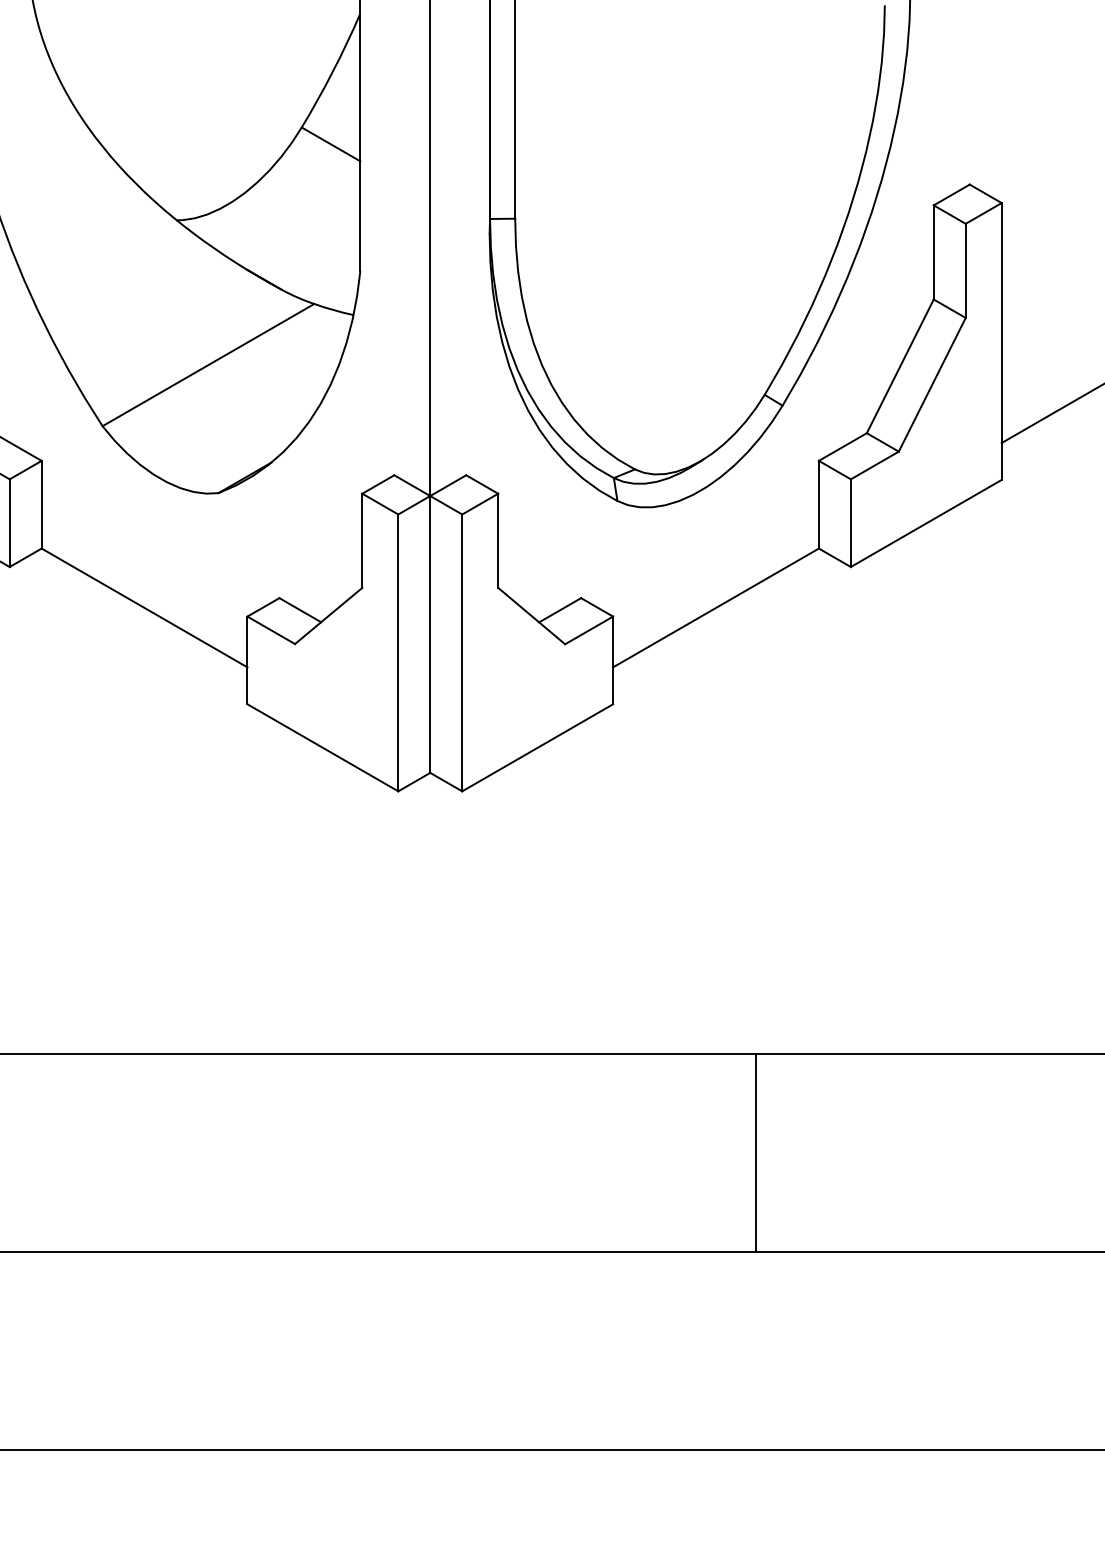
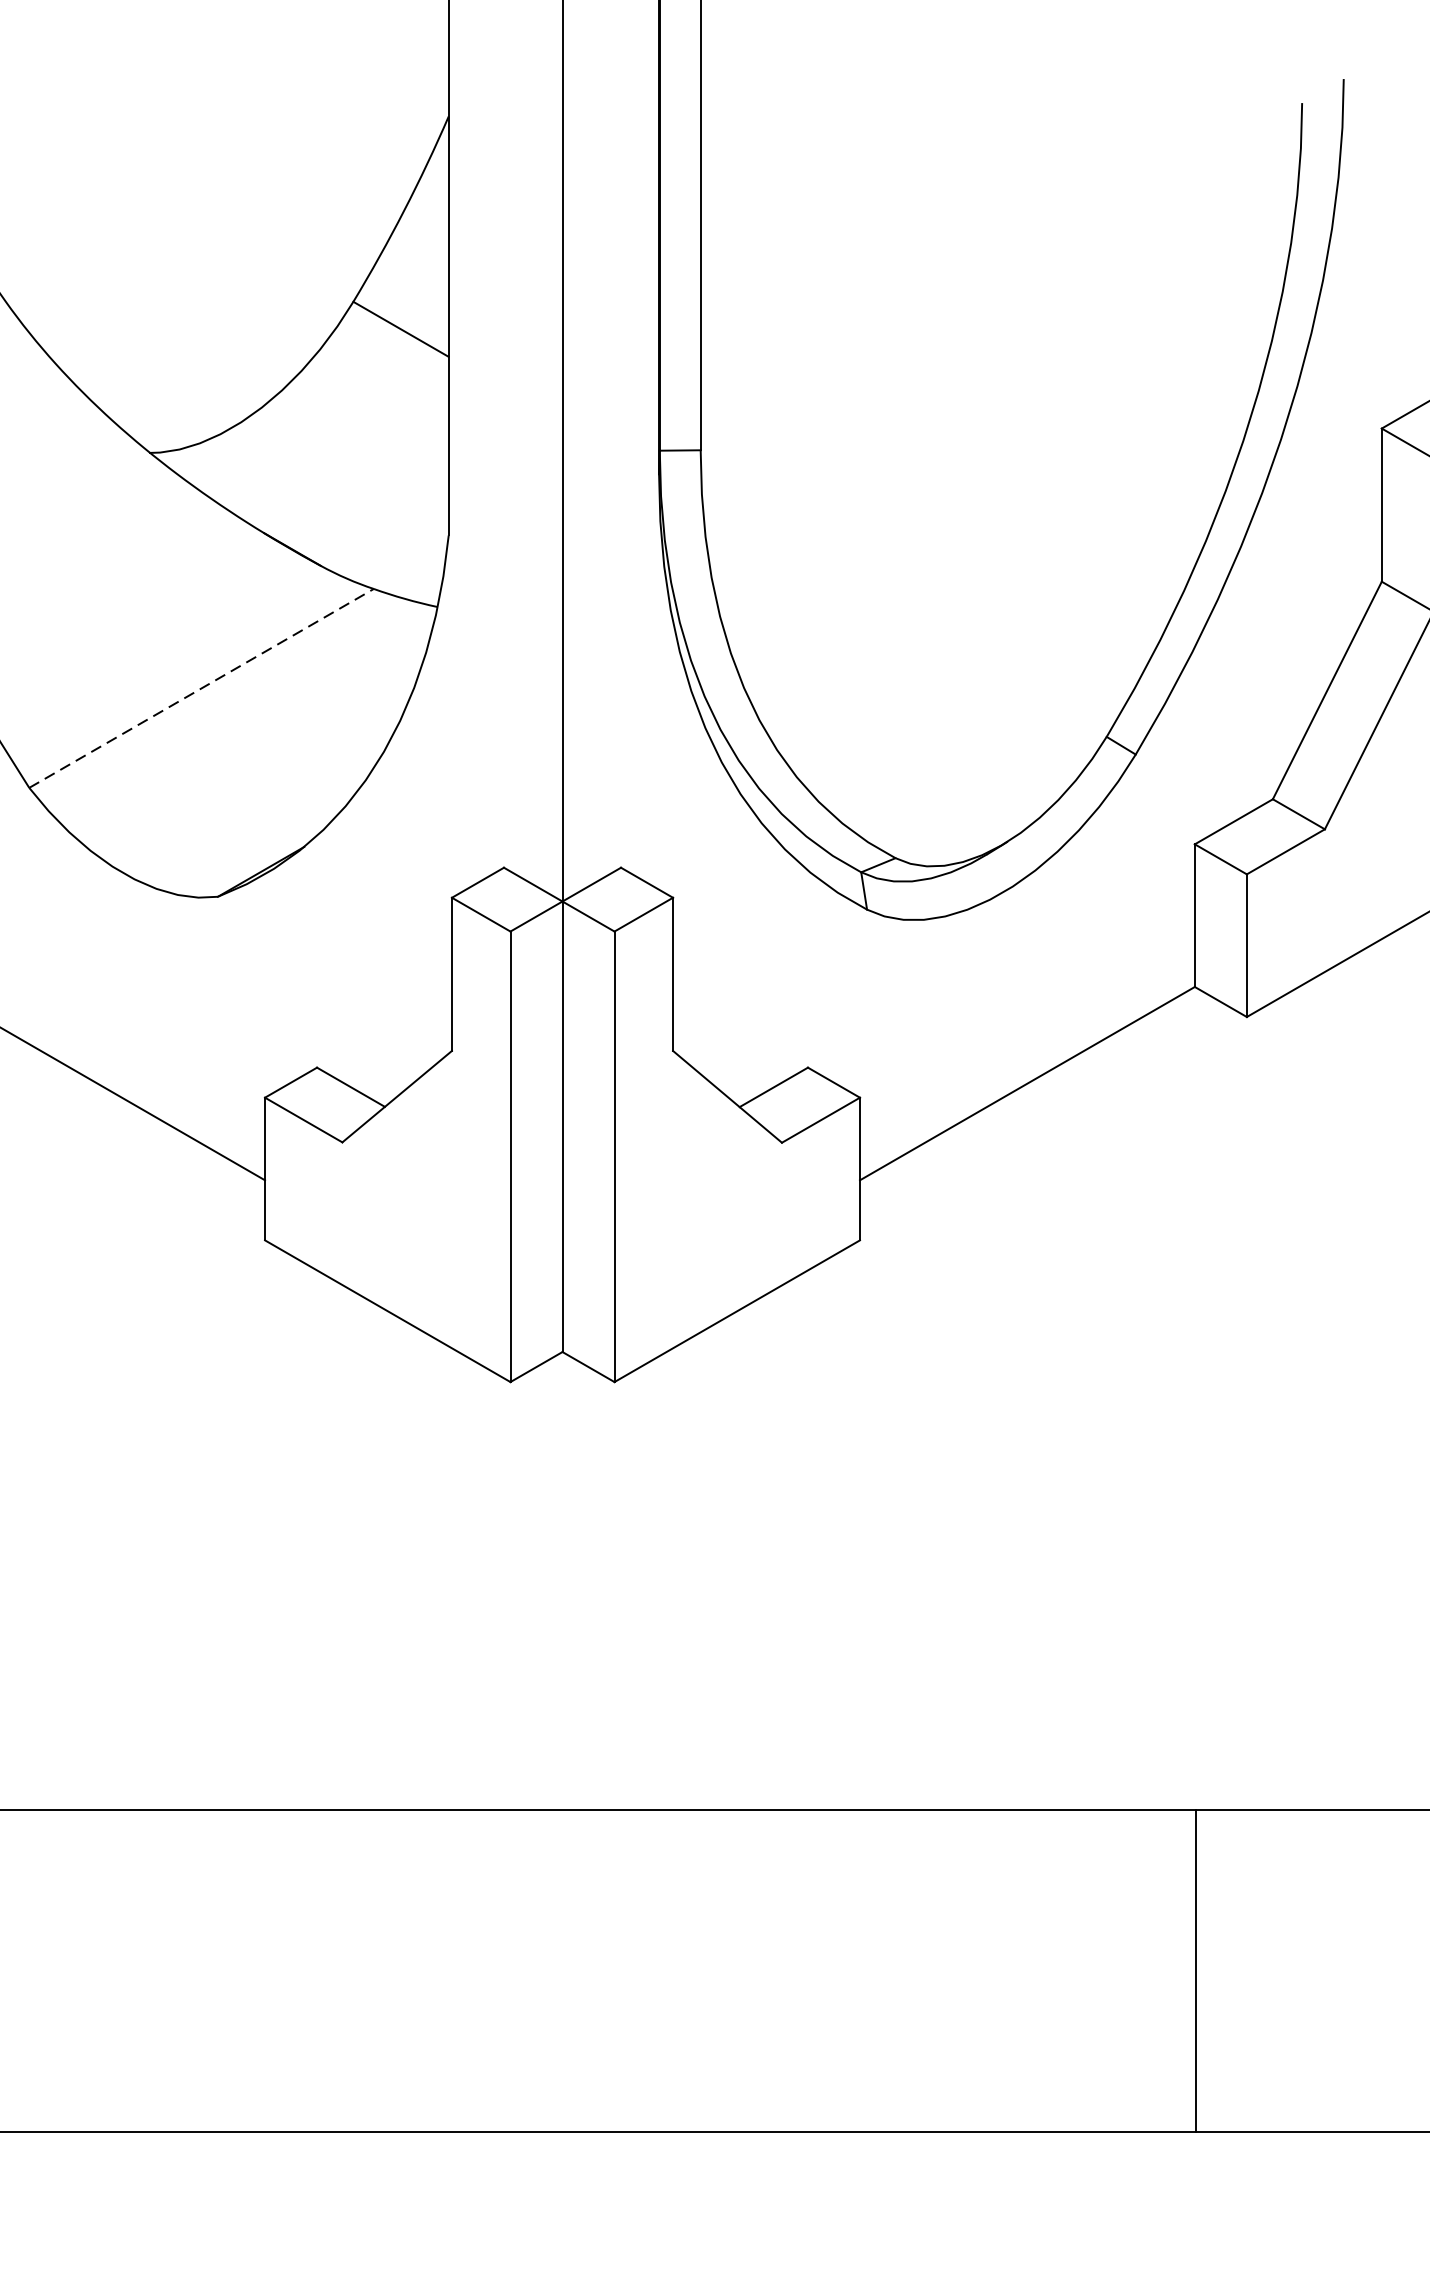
line: (208, 364) -> (201, 687), solid -> dashed
line: (755, 1152) -> (1195, 1969), moved

